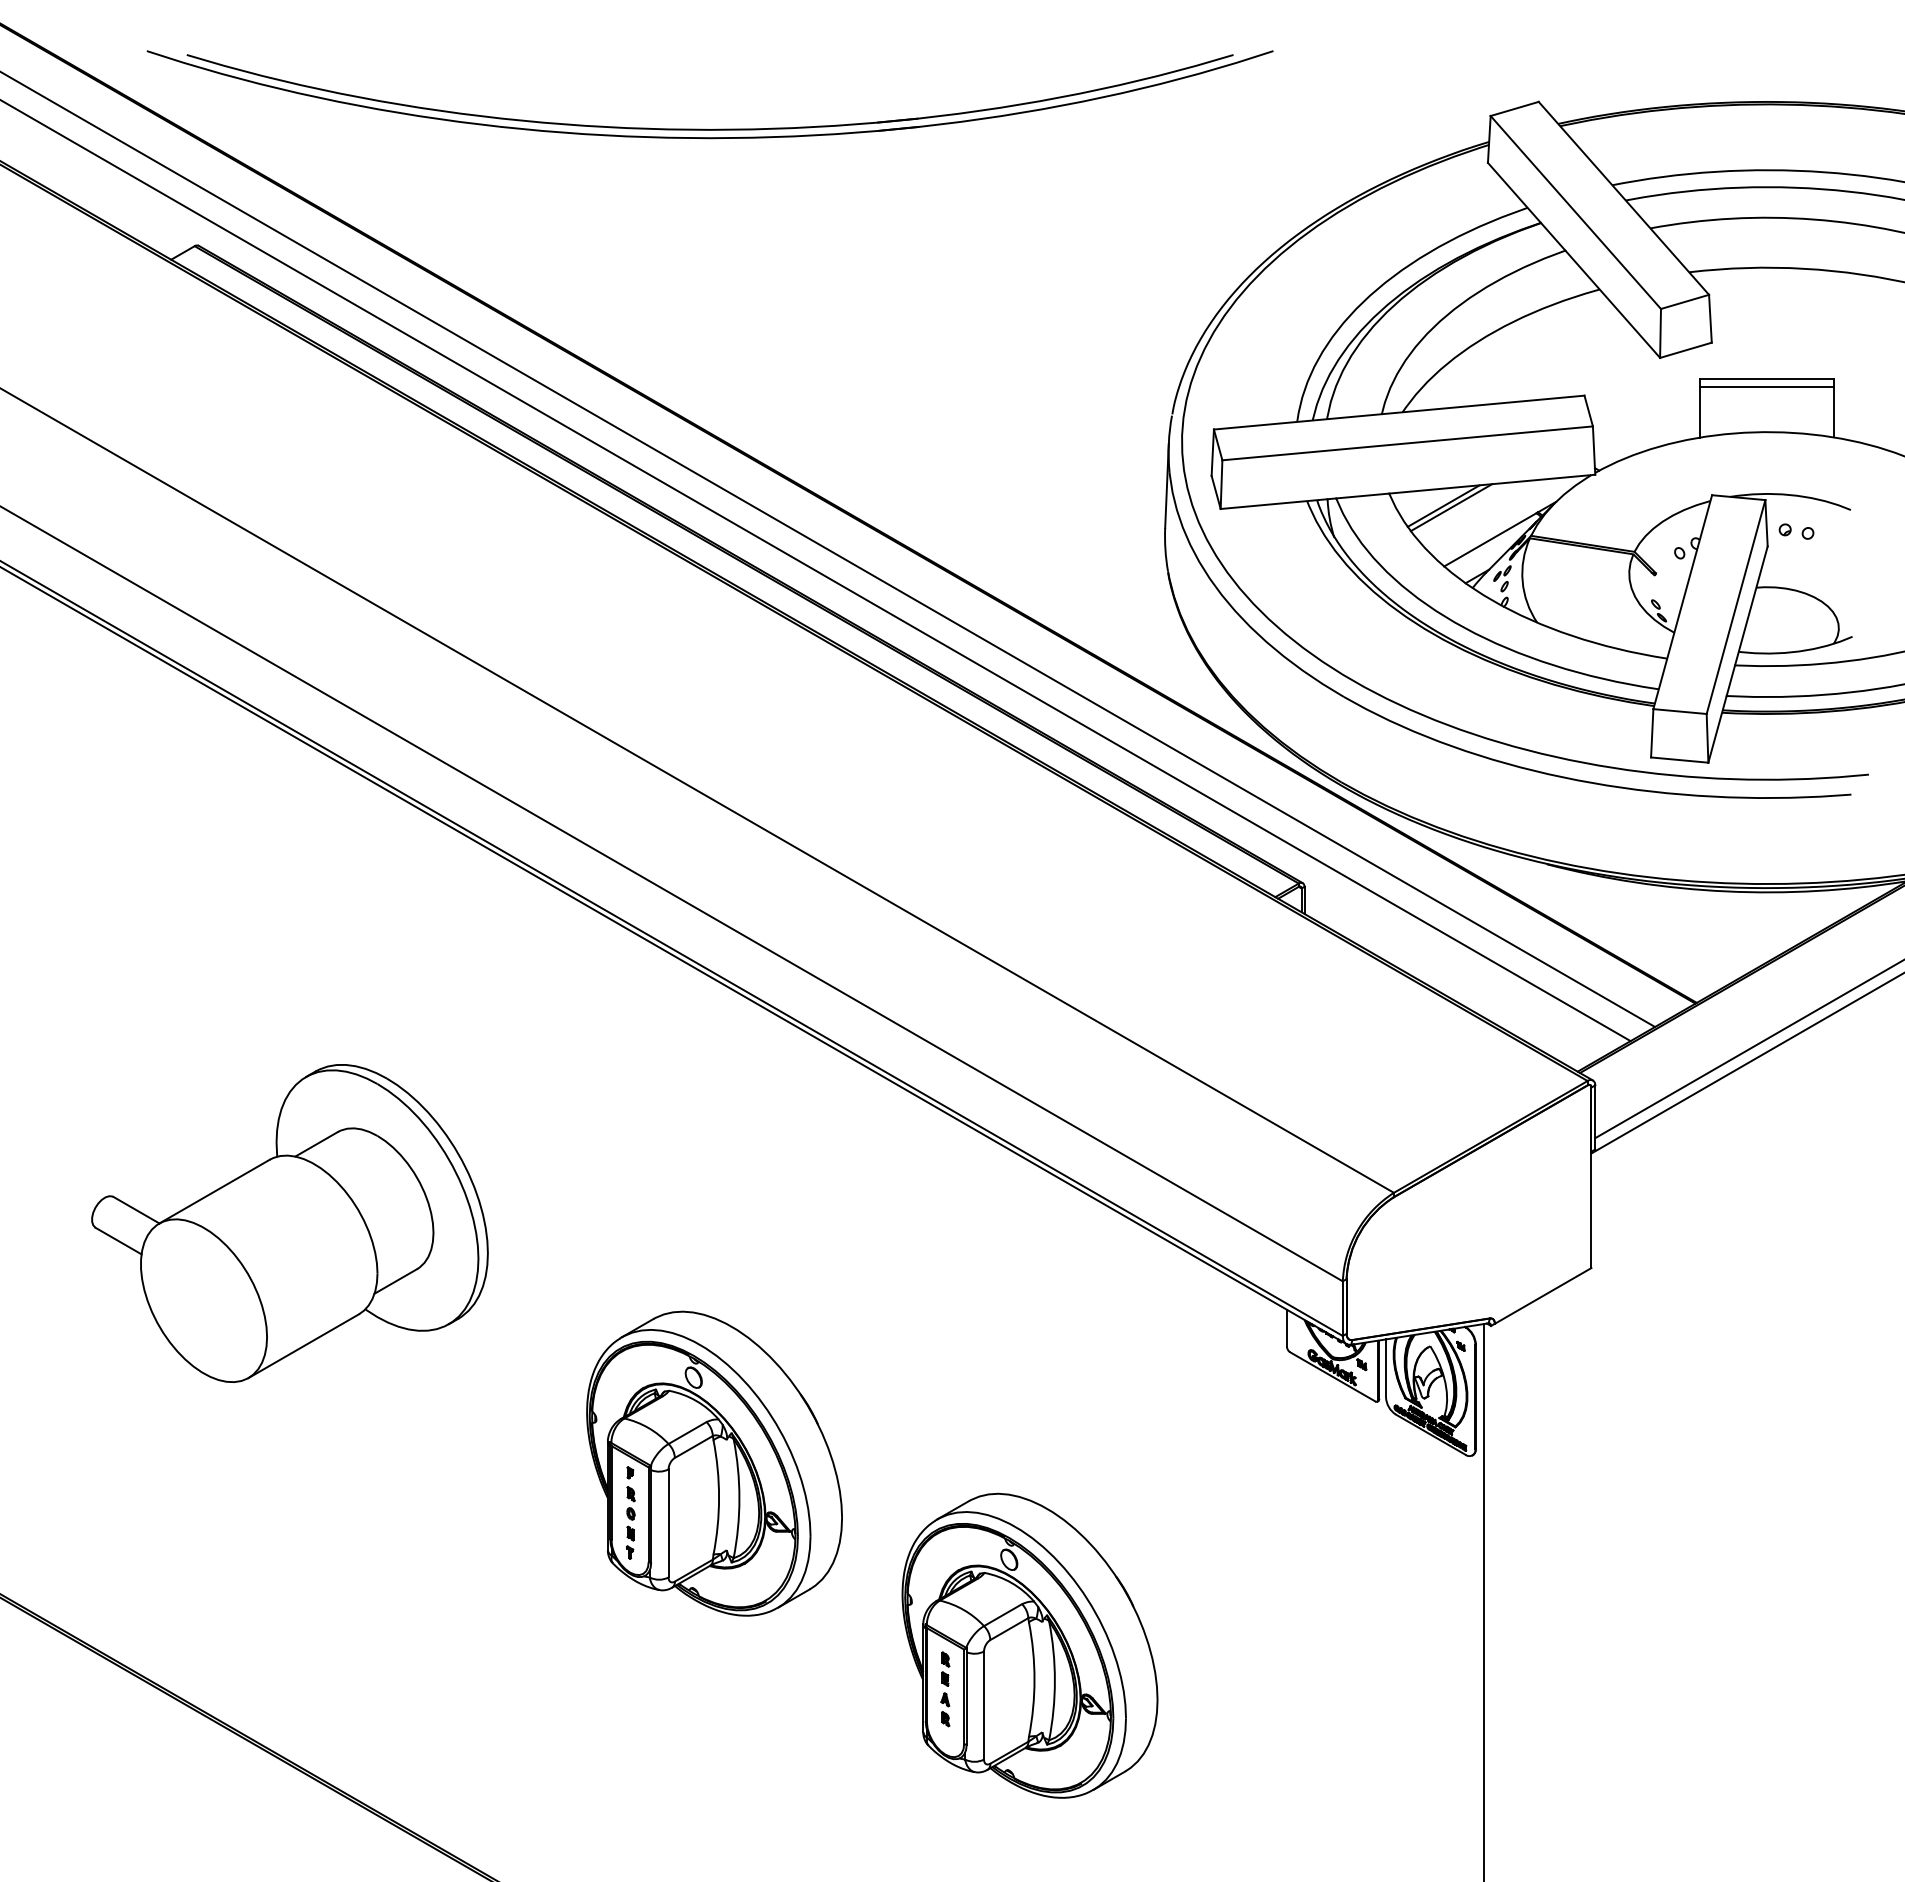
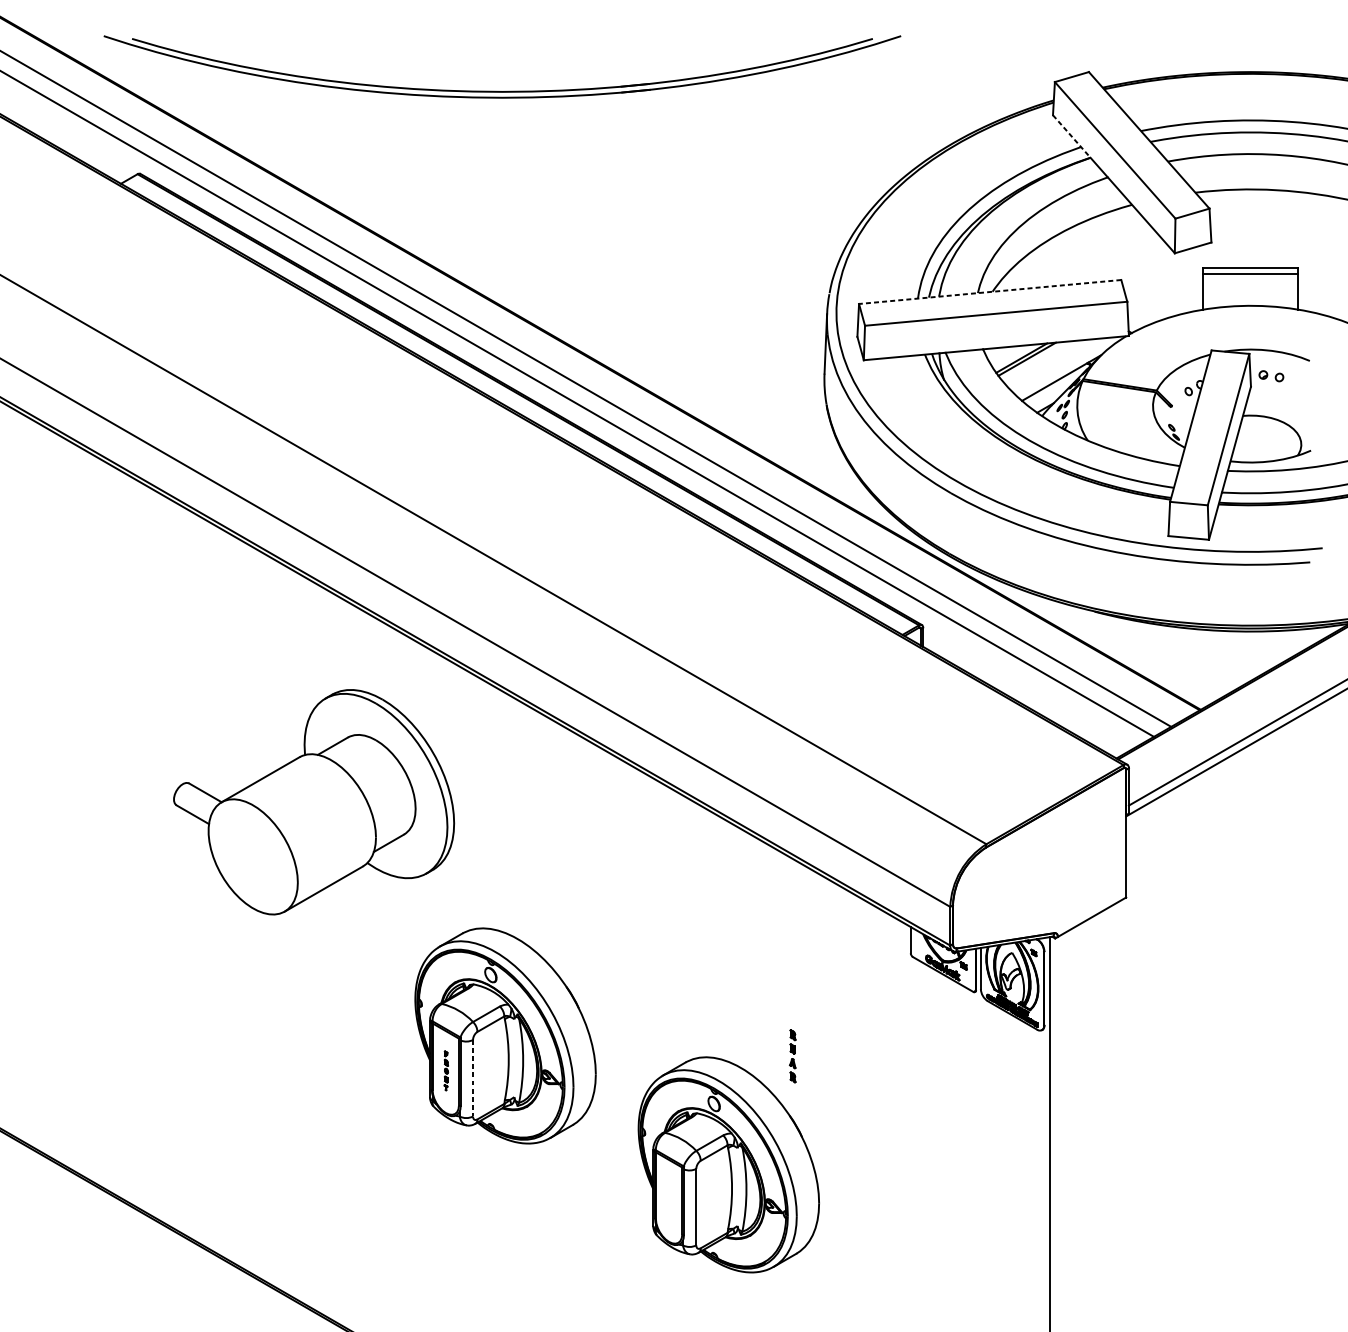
line: (1514, 193) -> (1071, 136), solid -> dashed
line: (1398, 412) -> (989, 291), solid -> dashed
part: (289, 1223) -> (313, 802), moved
part: (630, 1512) -> (446, 1070), size x0.6
line: (668, 1523) -> (472, 1078), solid -> dashed
part: (945, 1689) -> (792, 1056), moved

